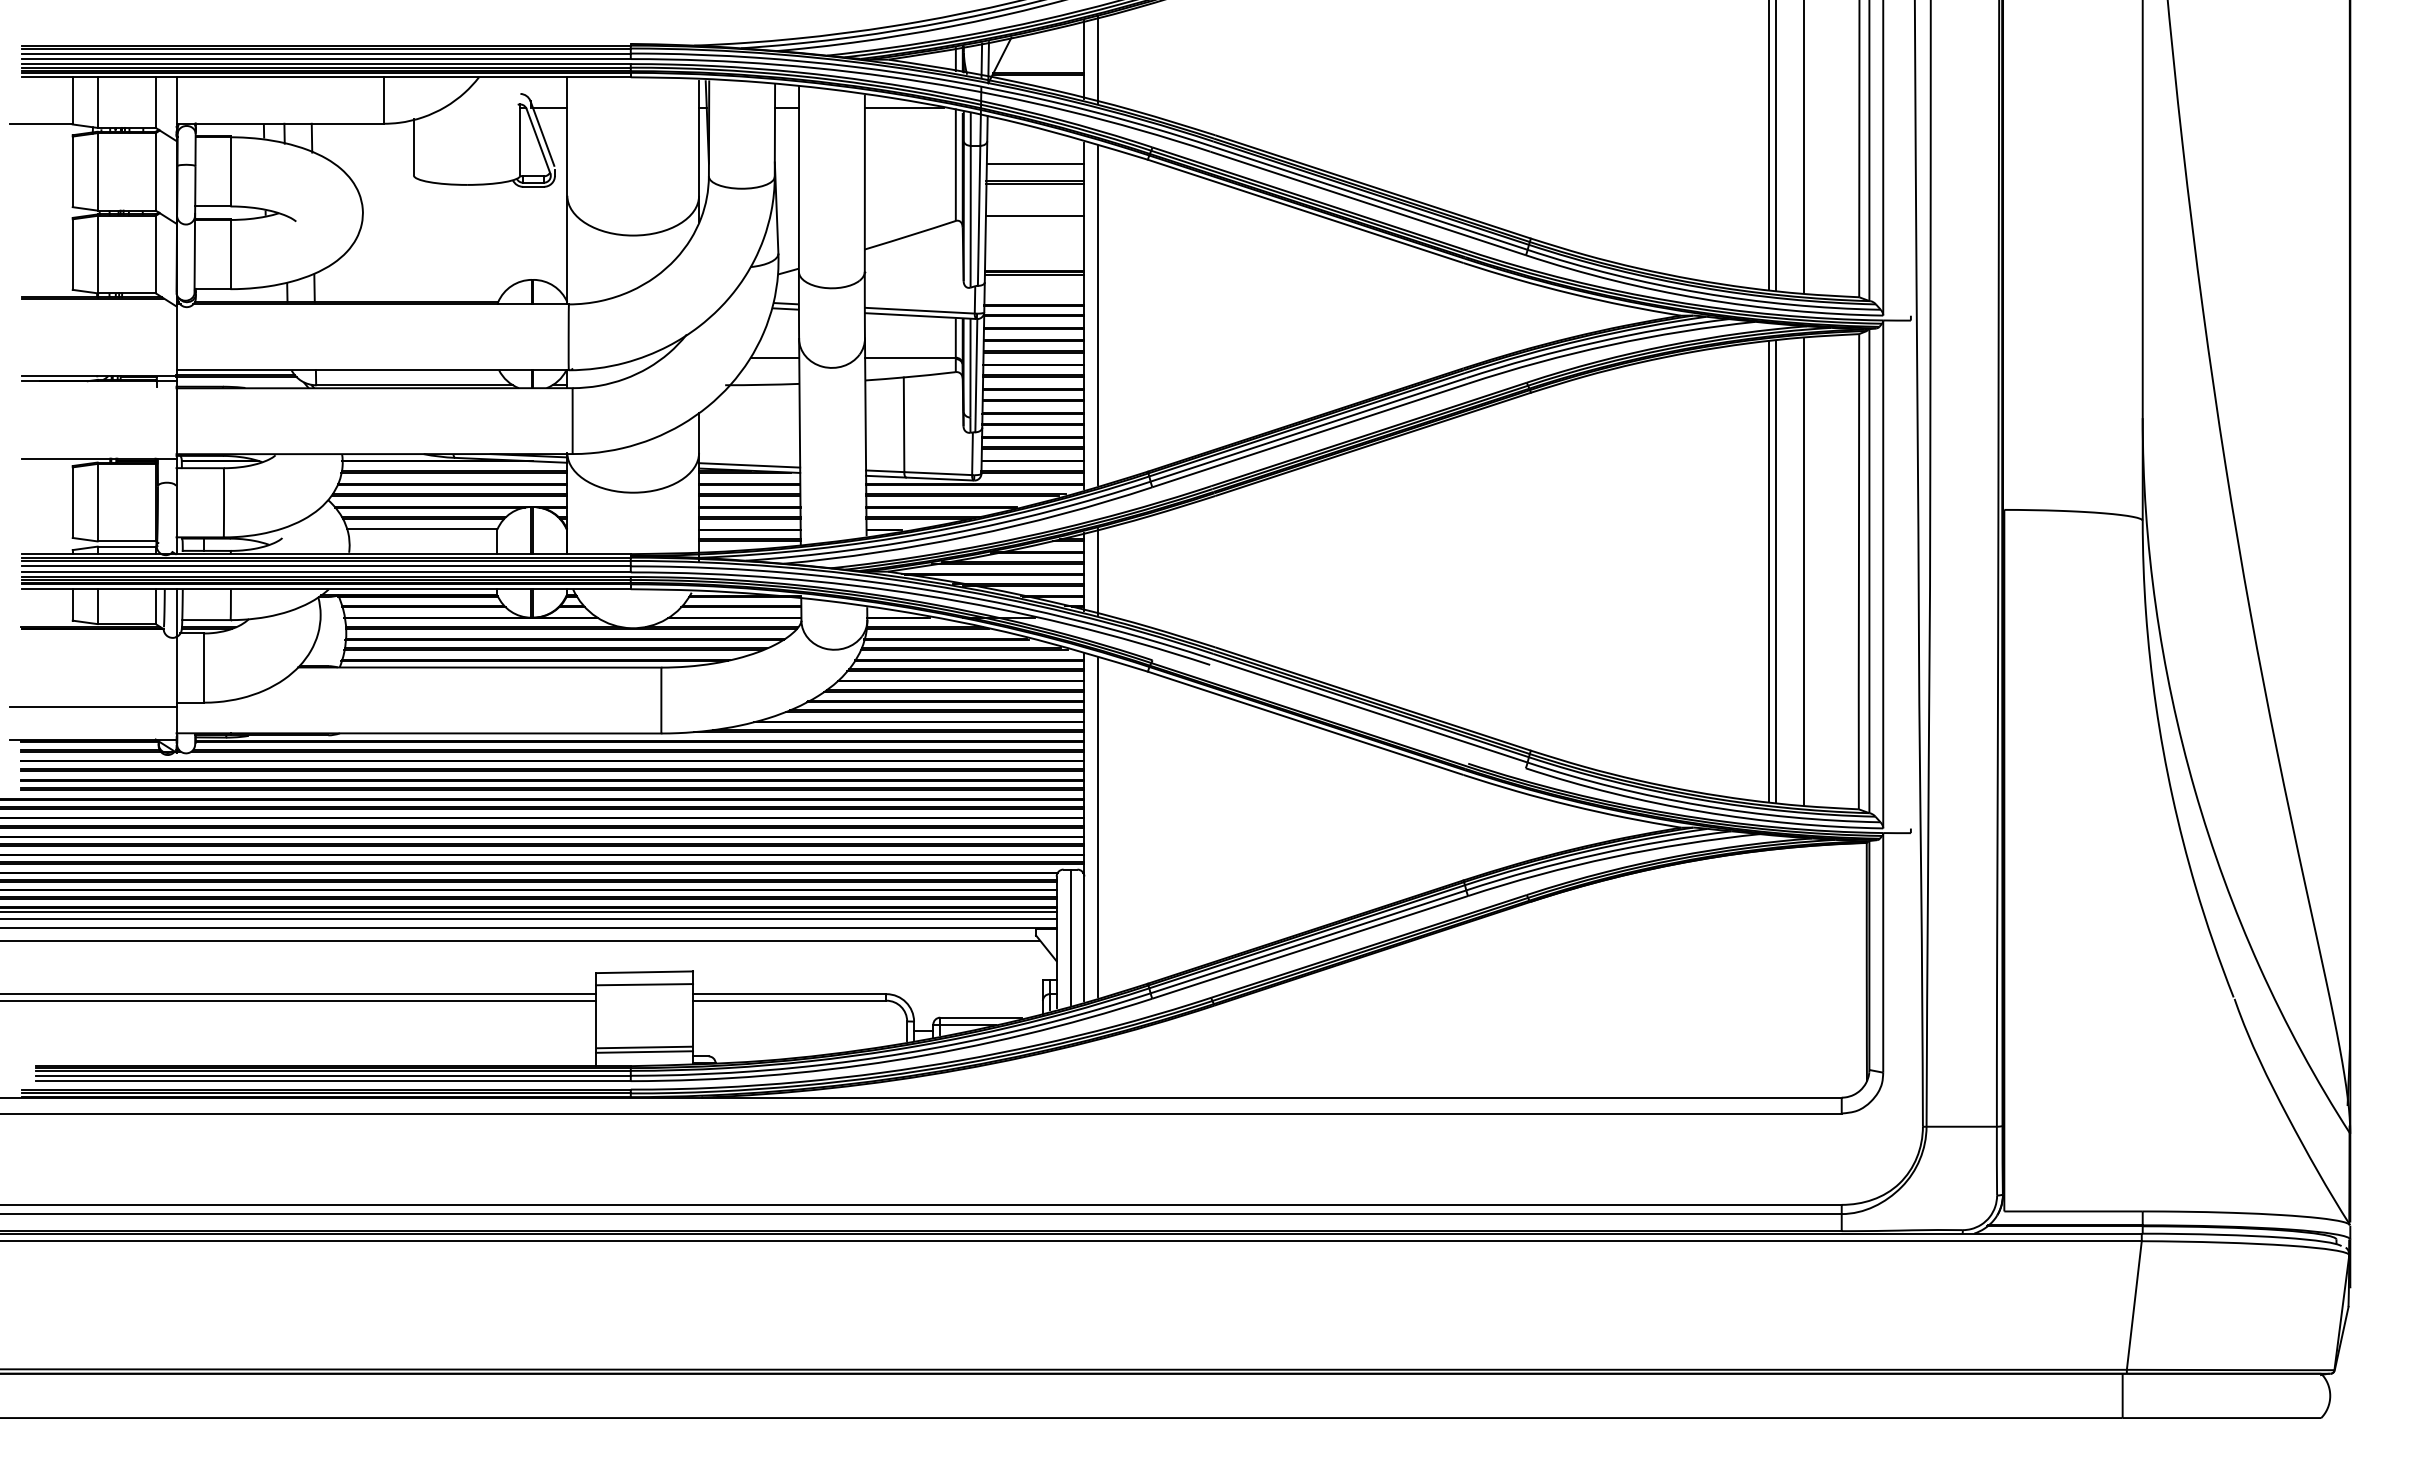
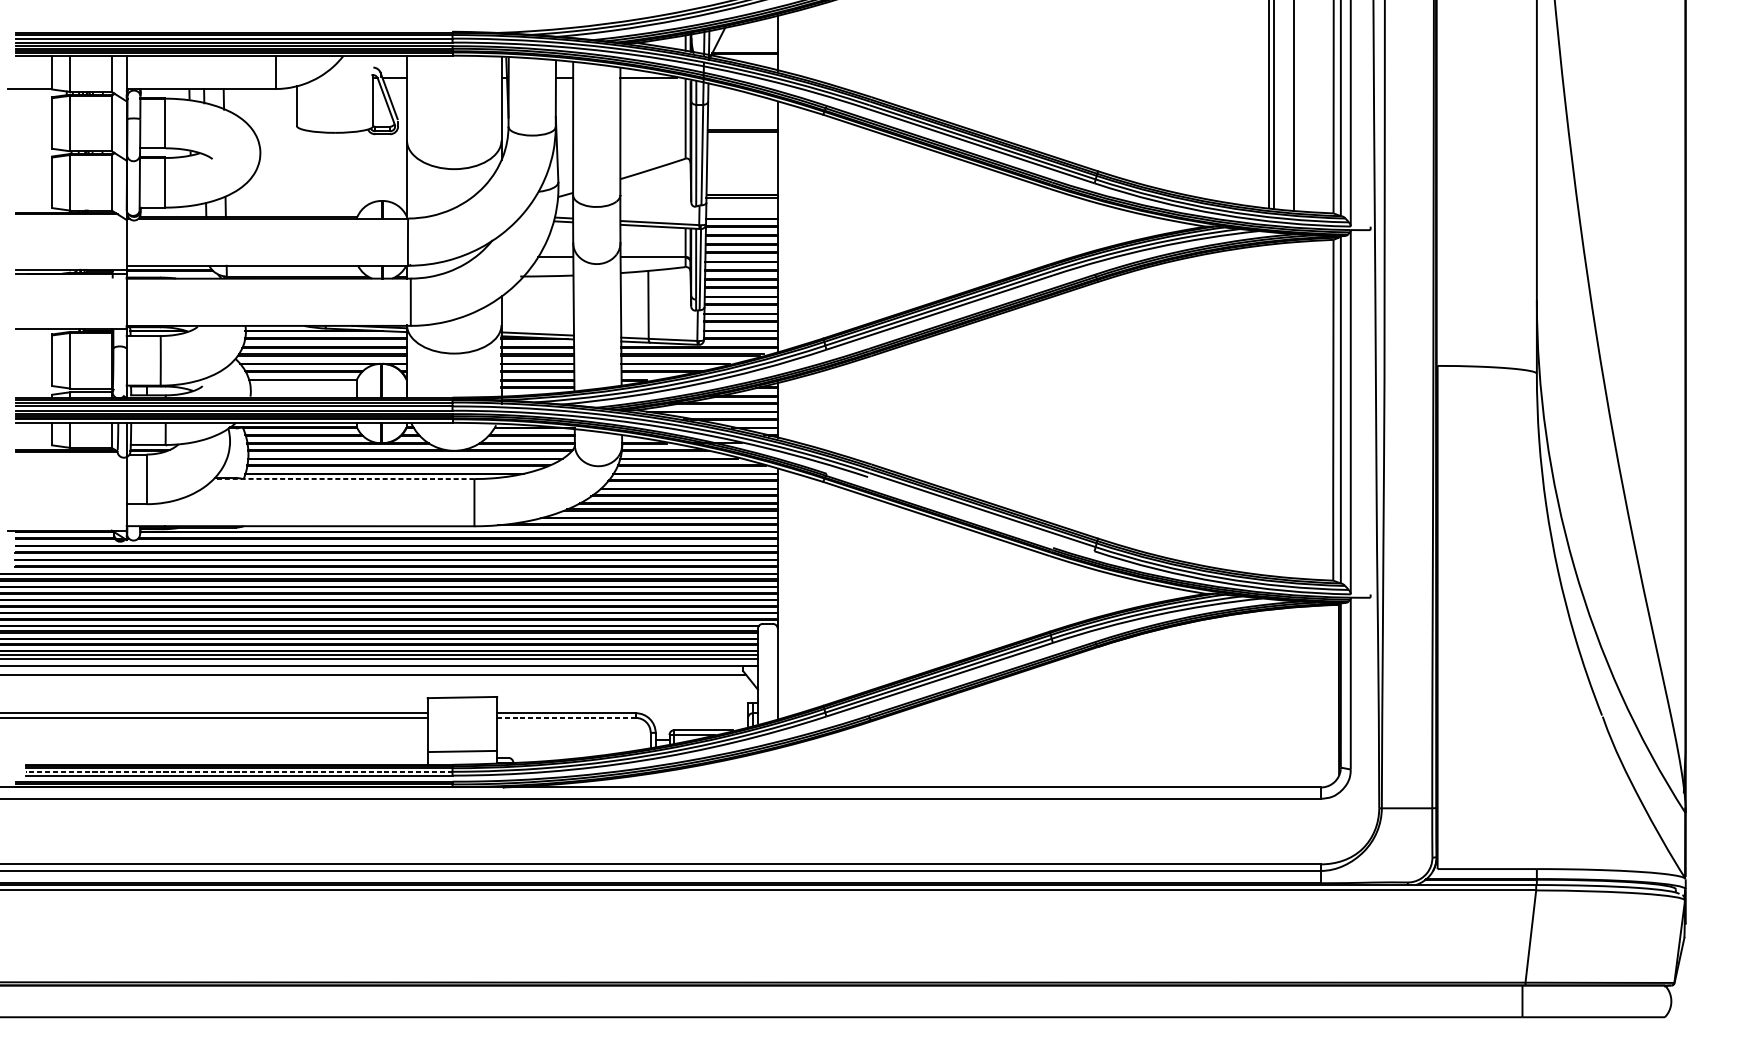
line: (1098, 59) -> (787, 42), removed
line: (1035, 164) -> (742, 118), removed
line: (1034, 216) -> (742, 155), removed
line: (1098, 315) -> (787, 226), removed
line: (1098, 571) -> (787, 410), removed
line: (1769, 571) -> (1269, 410), removed
line: (1776, 571) -> (1274, 410), removed
line: (1804, 571) -> (1294, 410), removed
line: (479, 667) -> (344, 478), solid -> dashed
line: (93, 706) -> (67, 506), removed
line: (1098, 827) -> (787, 593), removed
line: (1070, 936) -> (767, 671), removed
line: (644, 984) -> (462, 706), removed
line: (789, 1000) -> (566, 717), solid -> dashed
line: (644, 1051) -> (462, 754), removed
line: (333, 1075) -> (239, 771), solid -> dashed

